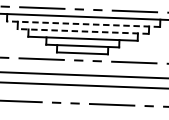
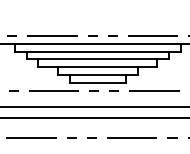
line: (83, 24) -> (97, 51), dashed -> solid
line: (82, 31) -> (97, 59), dashed -> solid

